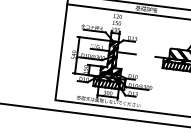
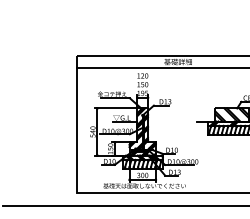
line: (126, 53) -> (159, 121), removed

